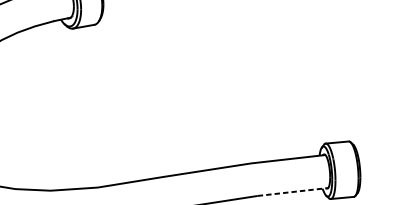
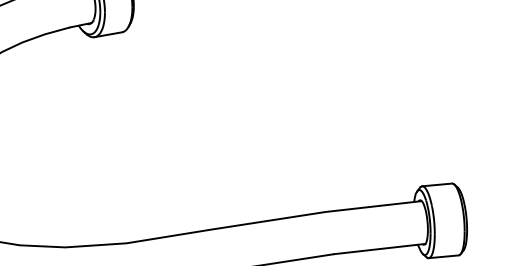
line: (293, 191) -> (380, 248), dashed -> solid

